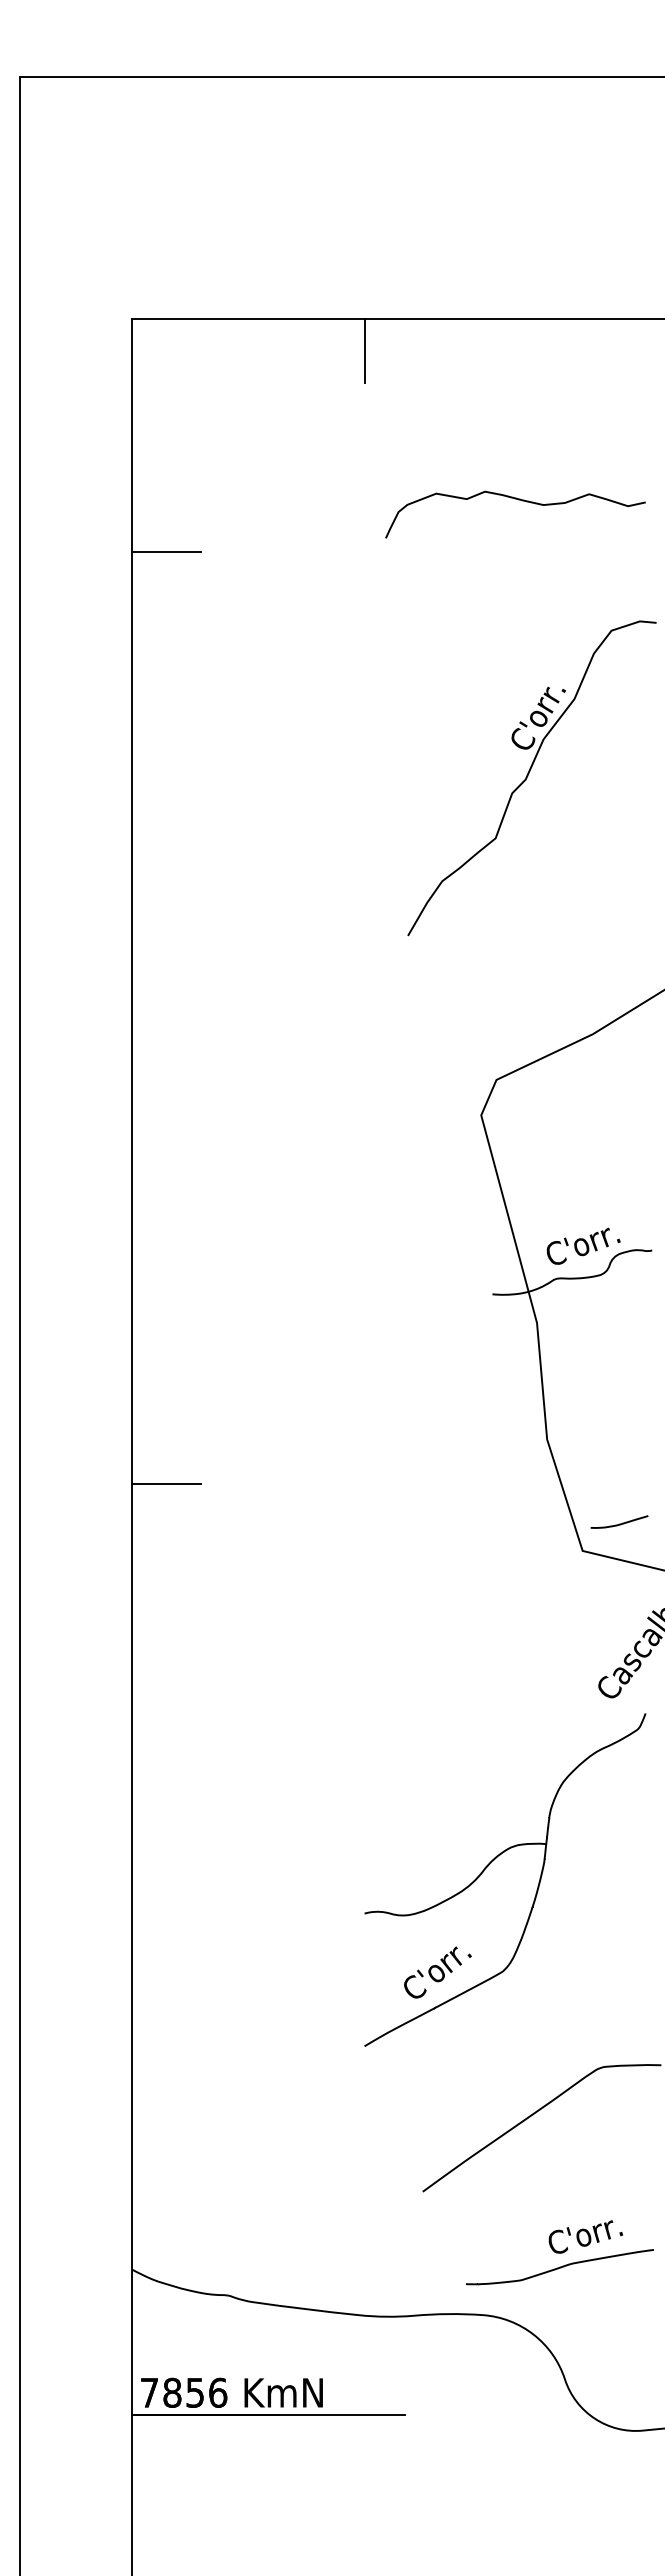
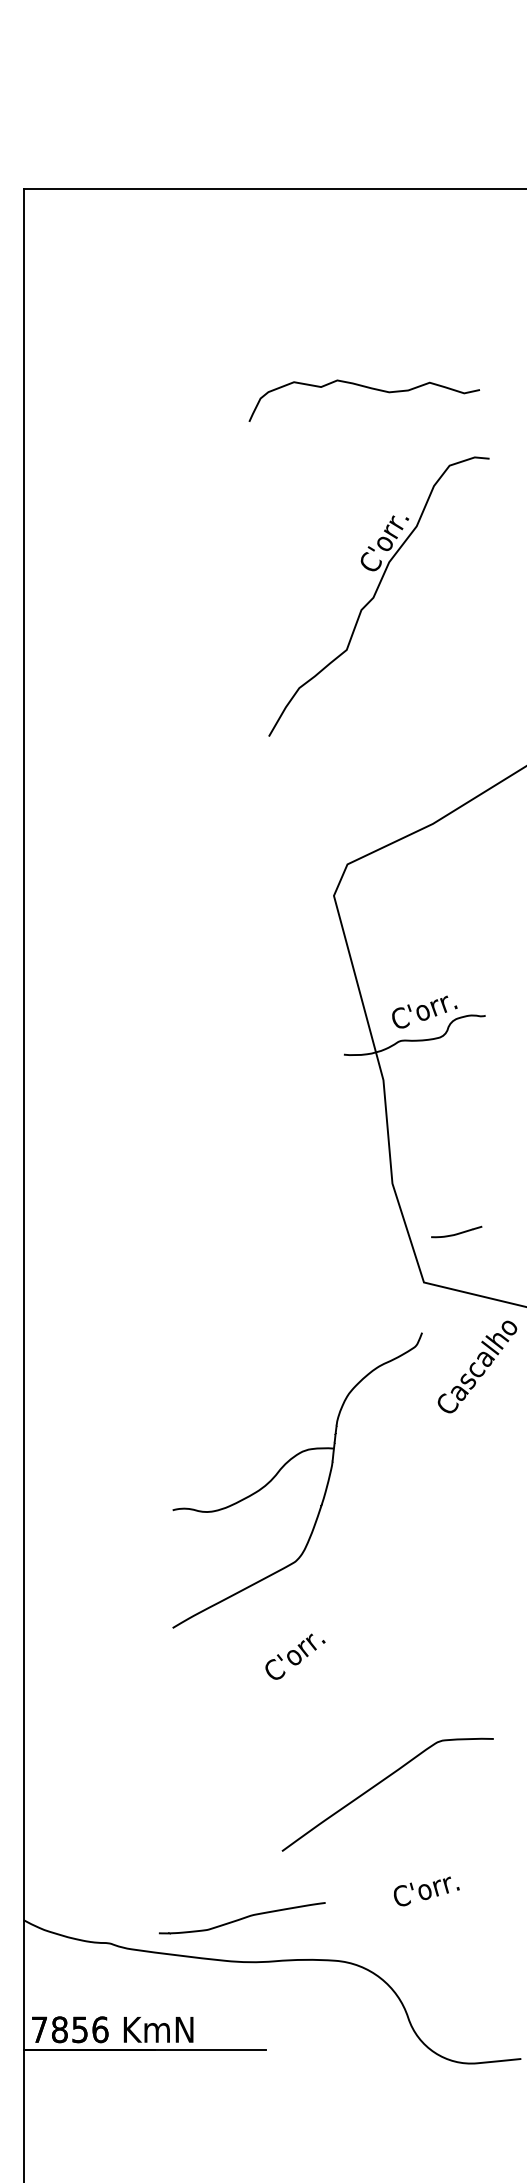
line: (364, 350) -> (230, 216), removed
curve: (518, 500) -> (367, 388), moved
line: (166, 552) -> (54, 396), removed
line: (166, 1483) -> (54, 1222), removed
curve: (619, 1523) -> (456, 1233), moved
part: (490, 1864) -> (284, 1466), moved
curve: (559, 2267) -> (241, 1918), moved

